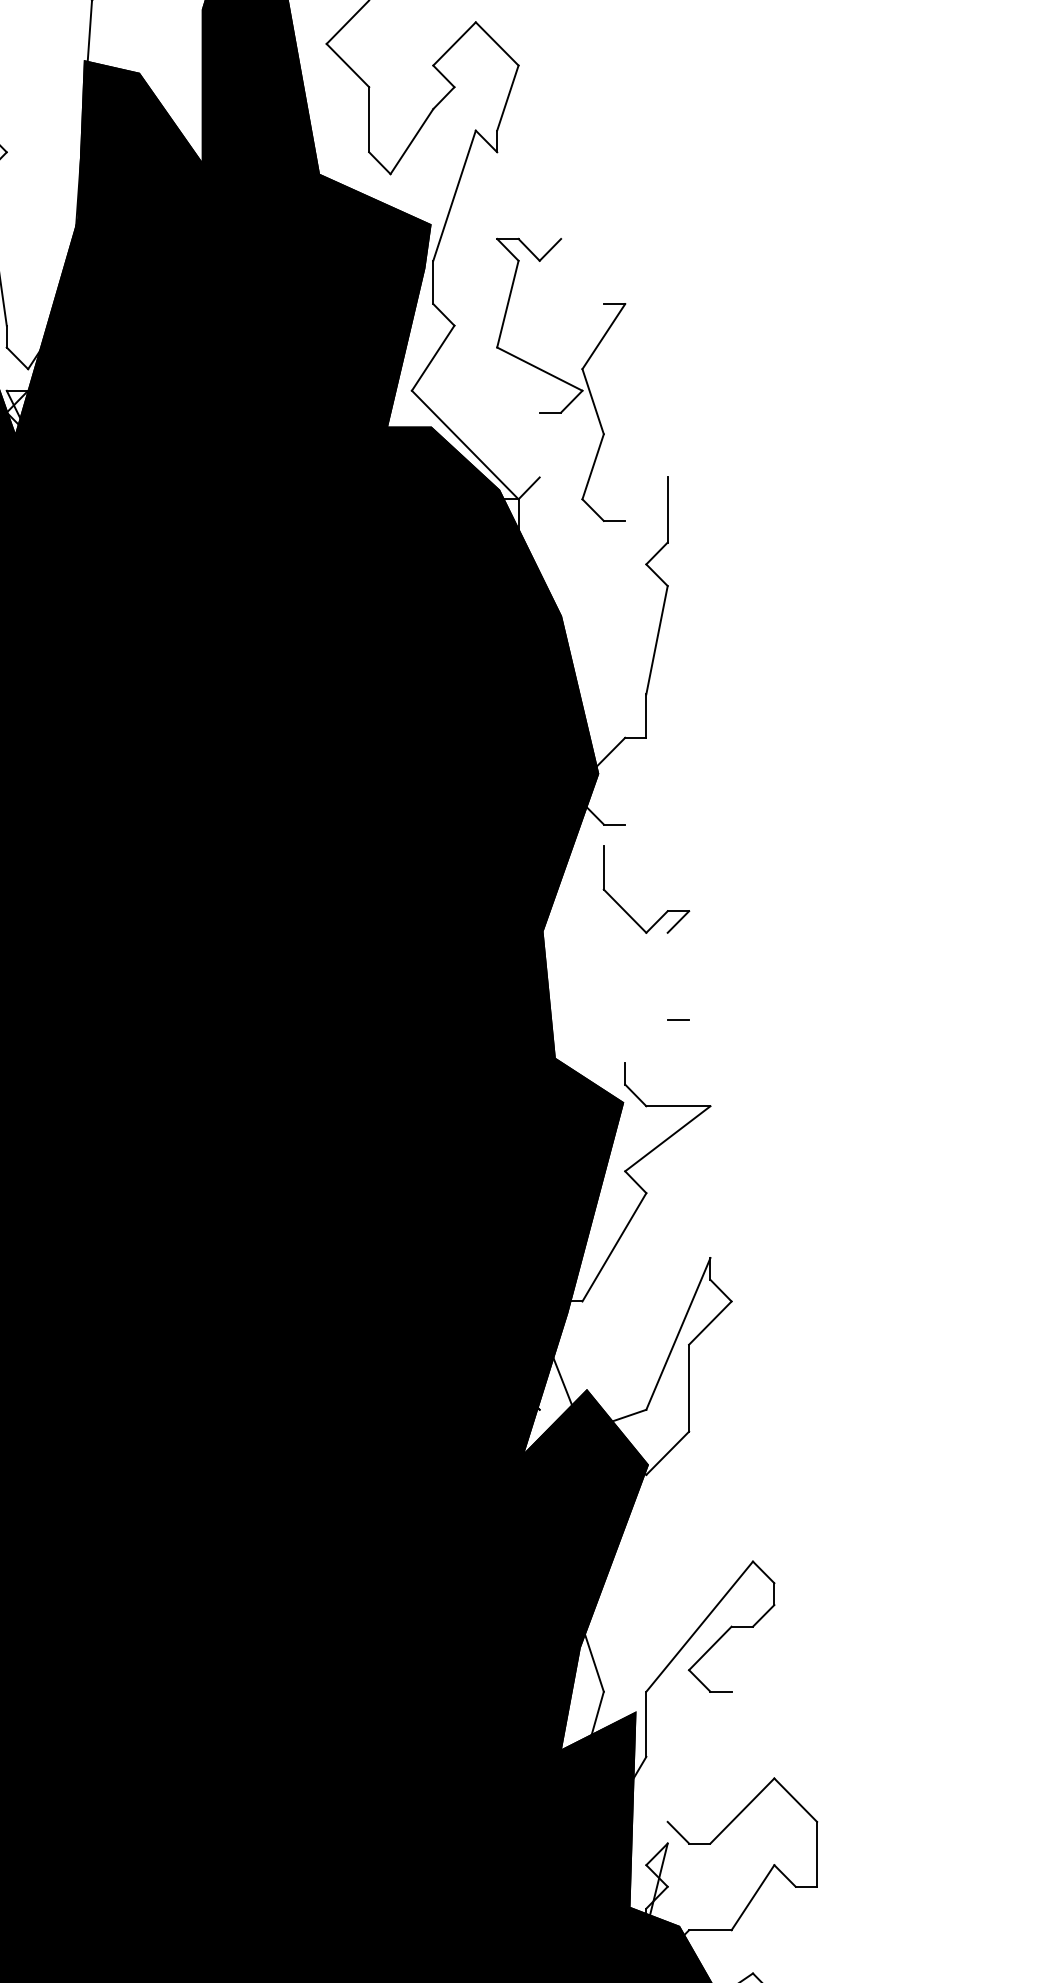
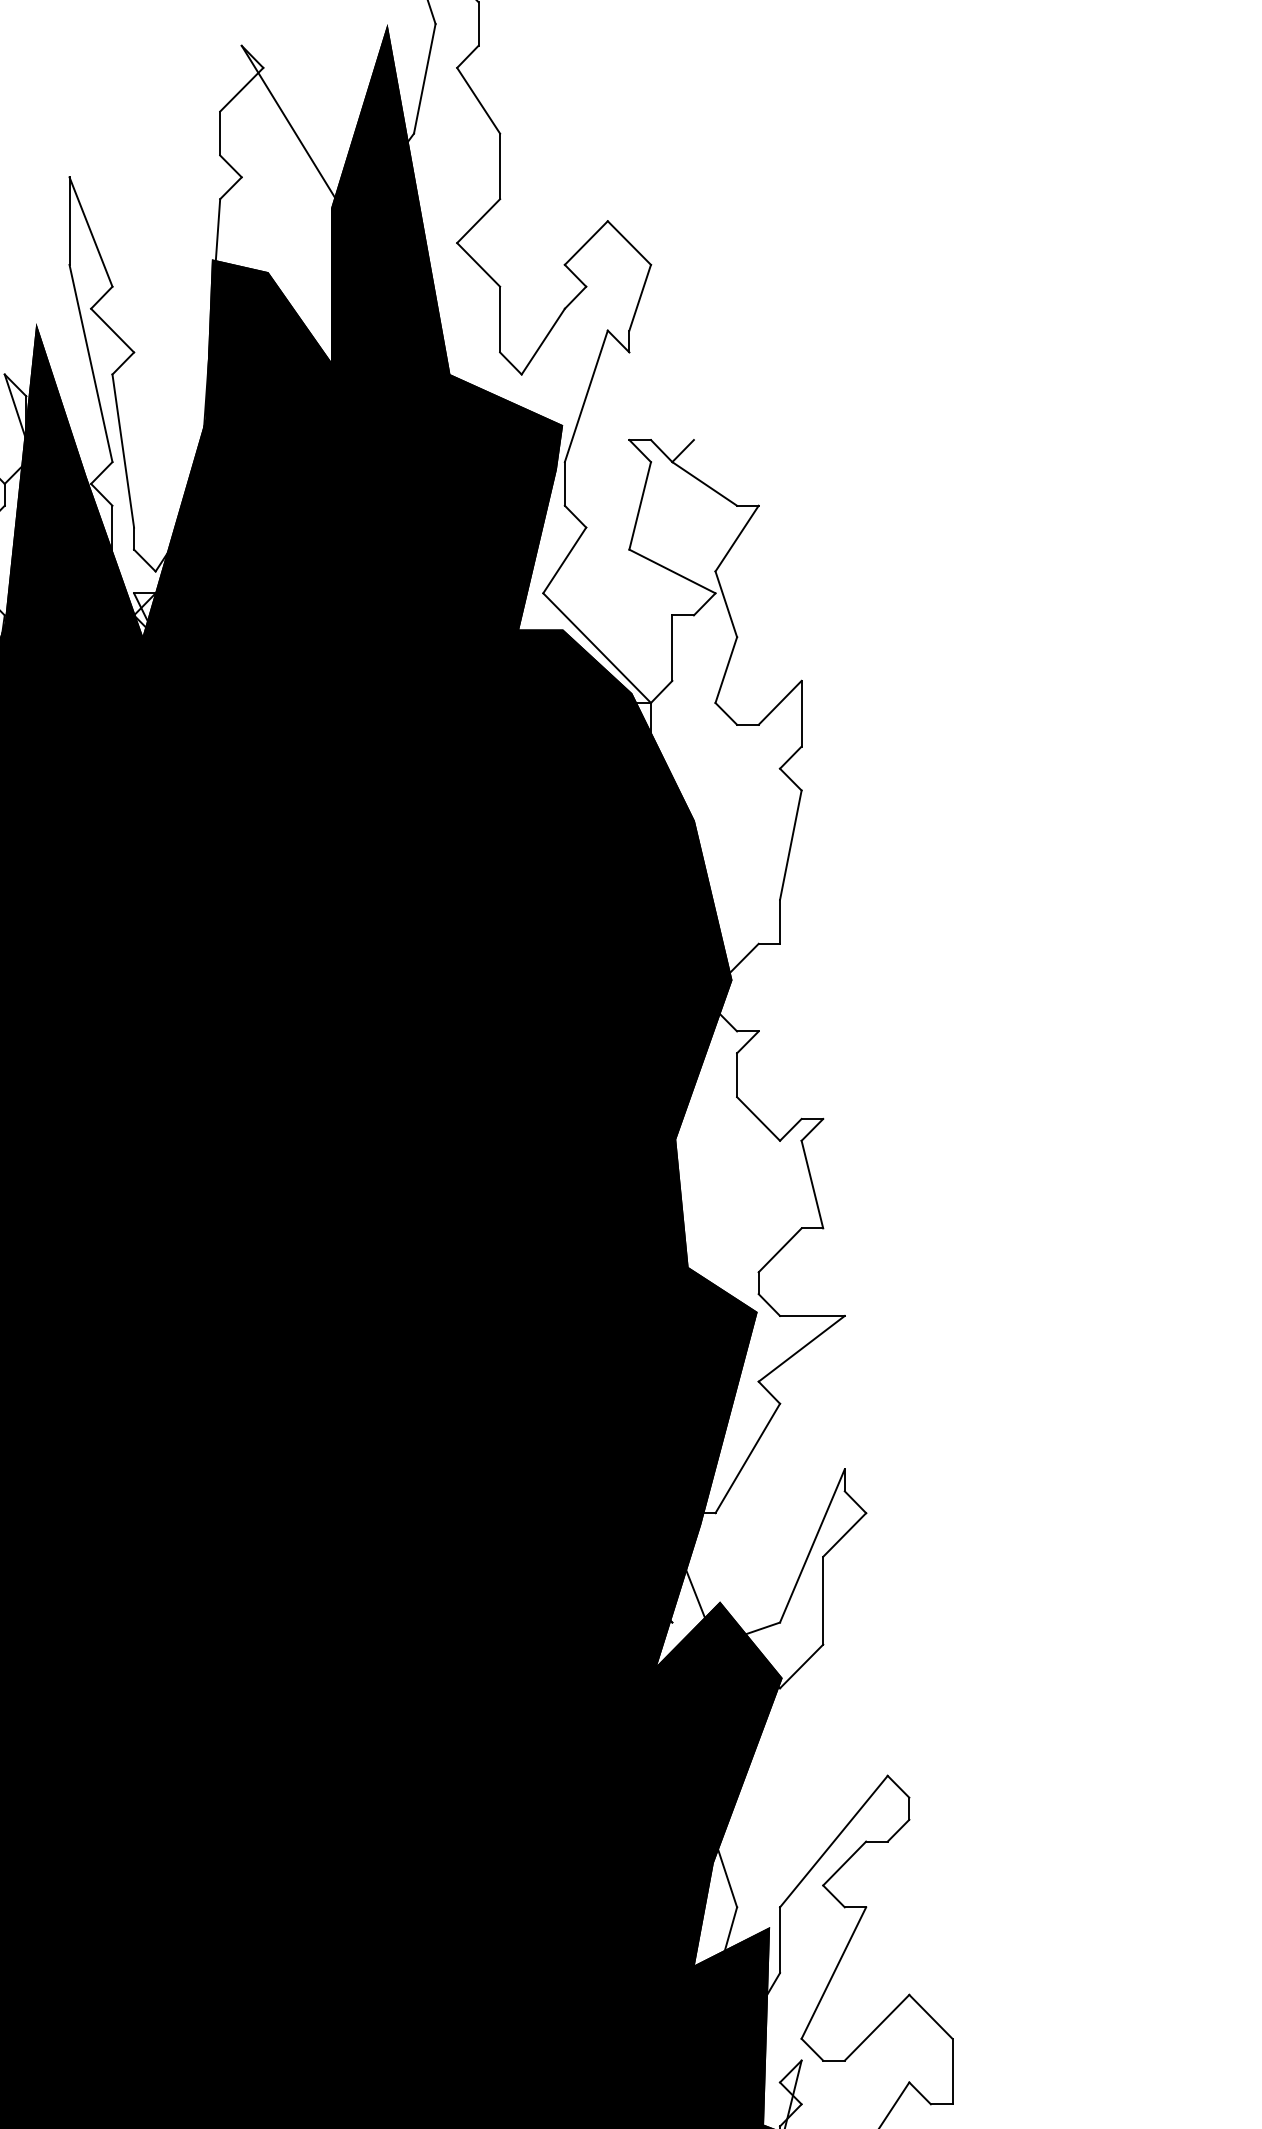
line: (571, 282) -> (704, 483), added
line: (539, 444) -> (672, 647), added
line: (645, 498) -> (779, 702), added
line: (614, 835) -> (747, 1042), added
line: (678, 976) -> (812, 1184), added
line: (645, 1041) -> (779, 1250), added
line: (699, 1756) -> (833, 1972), added

